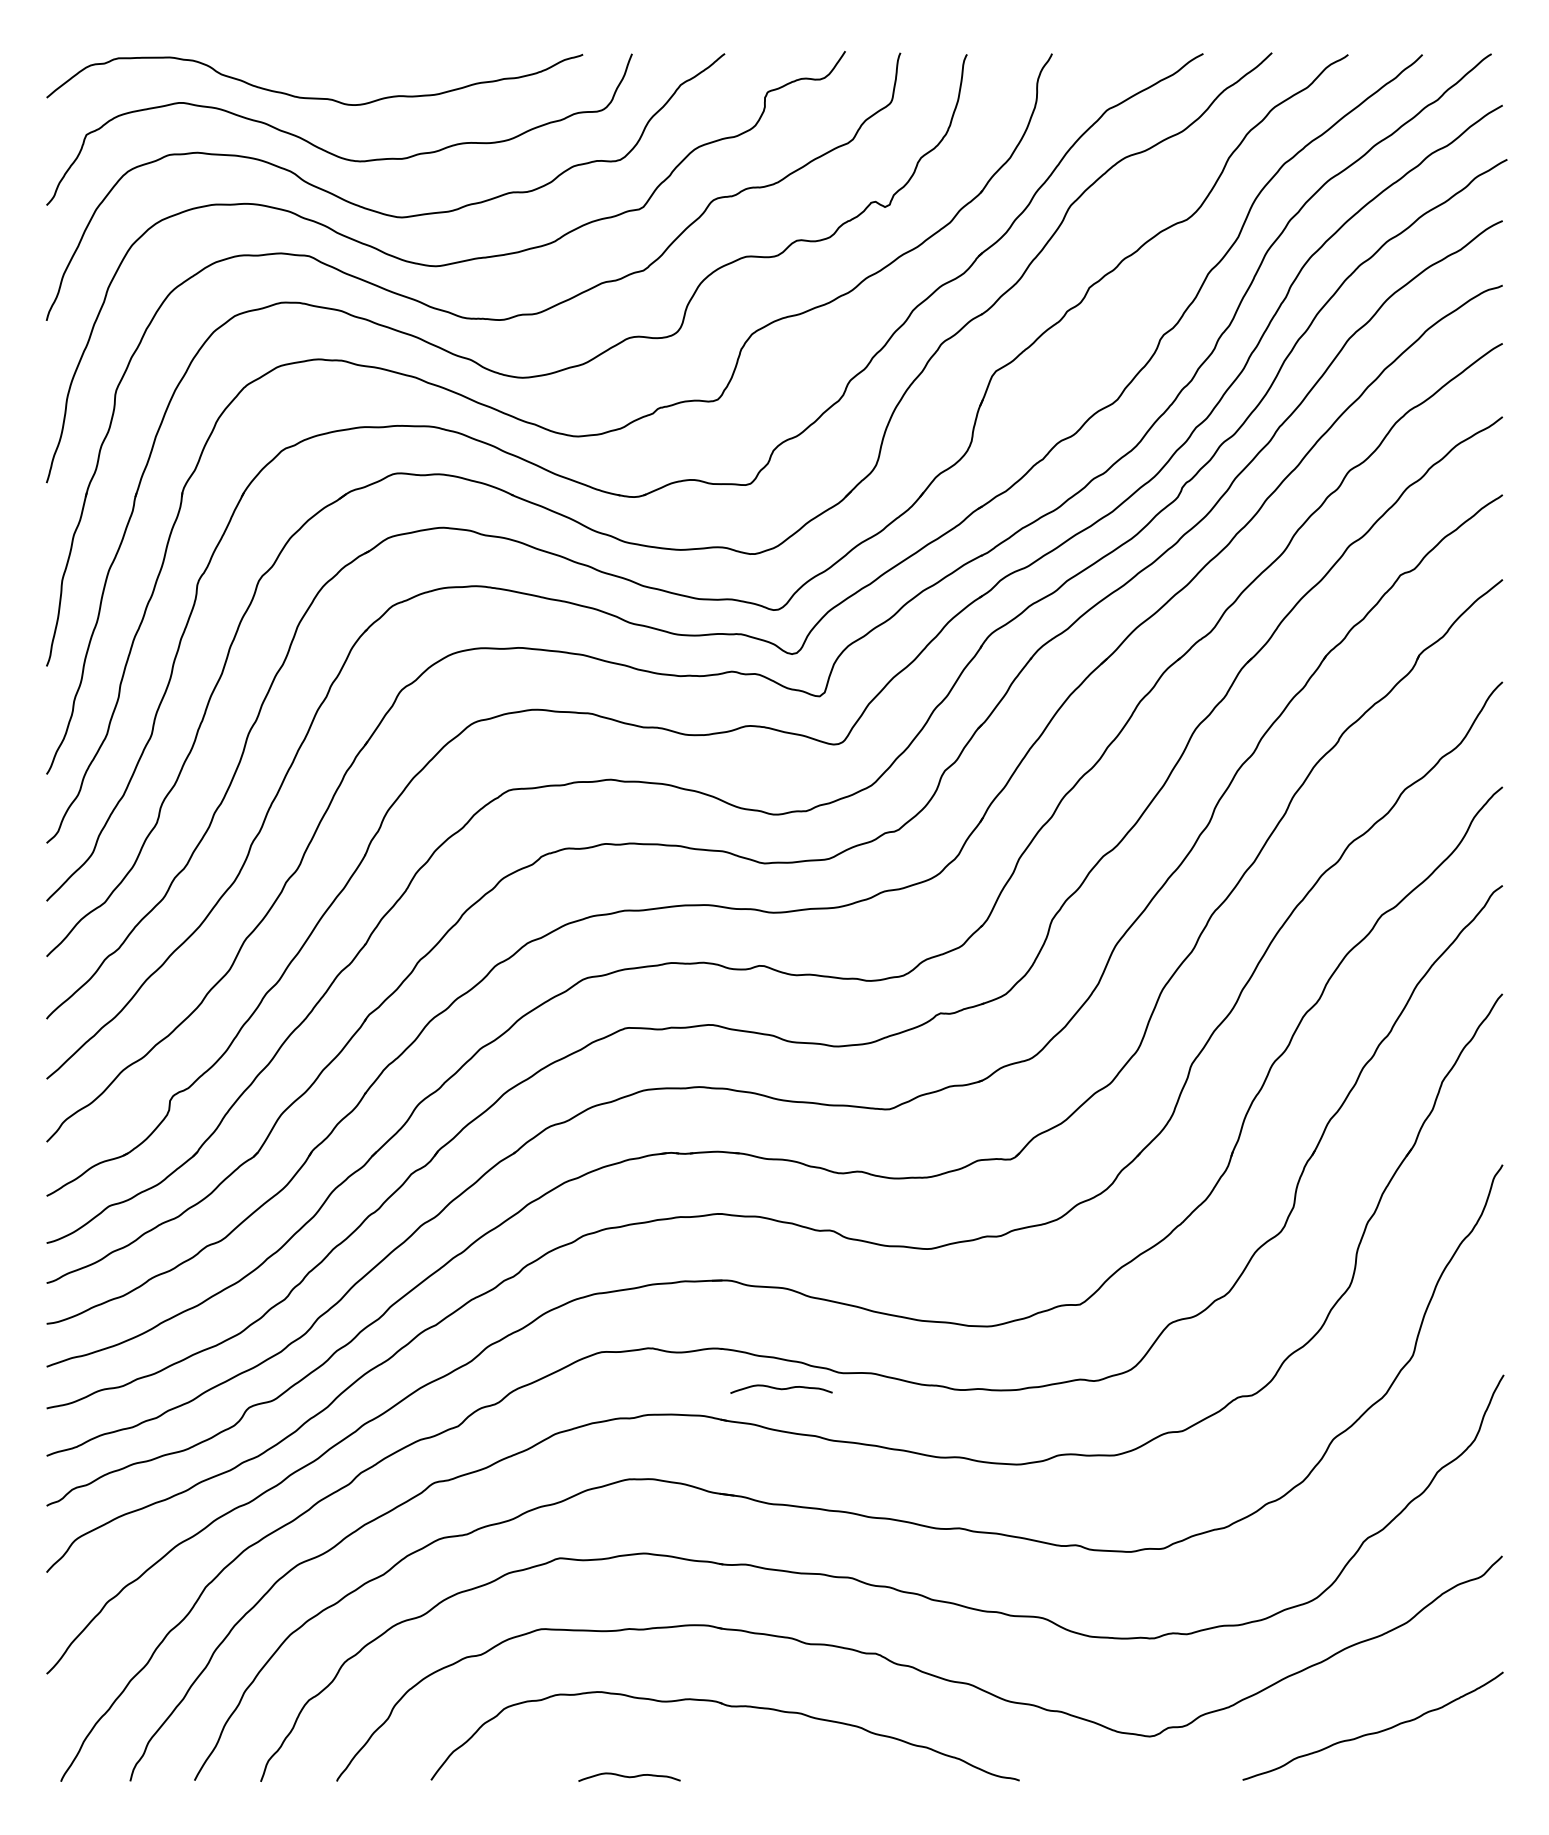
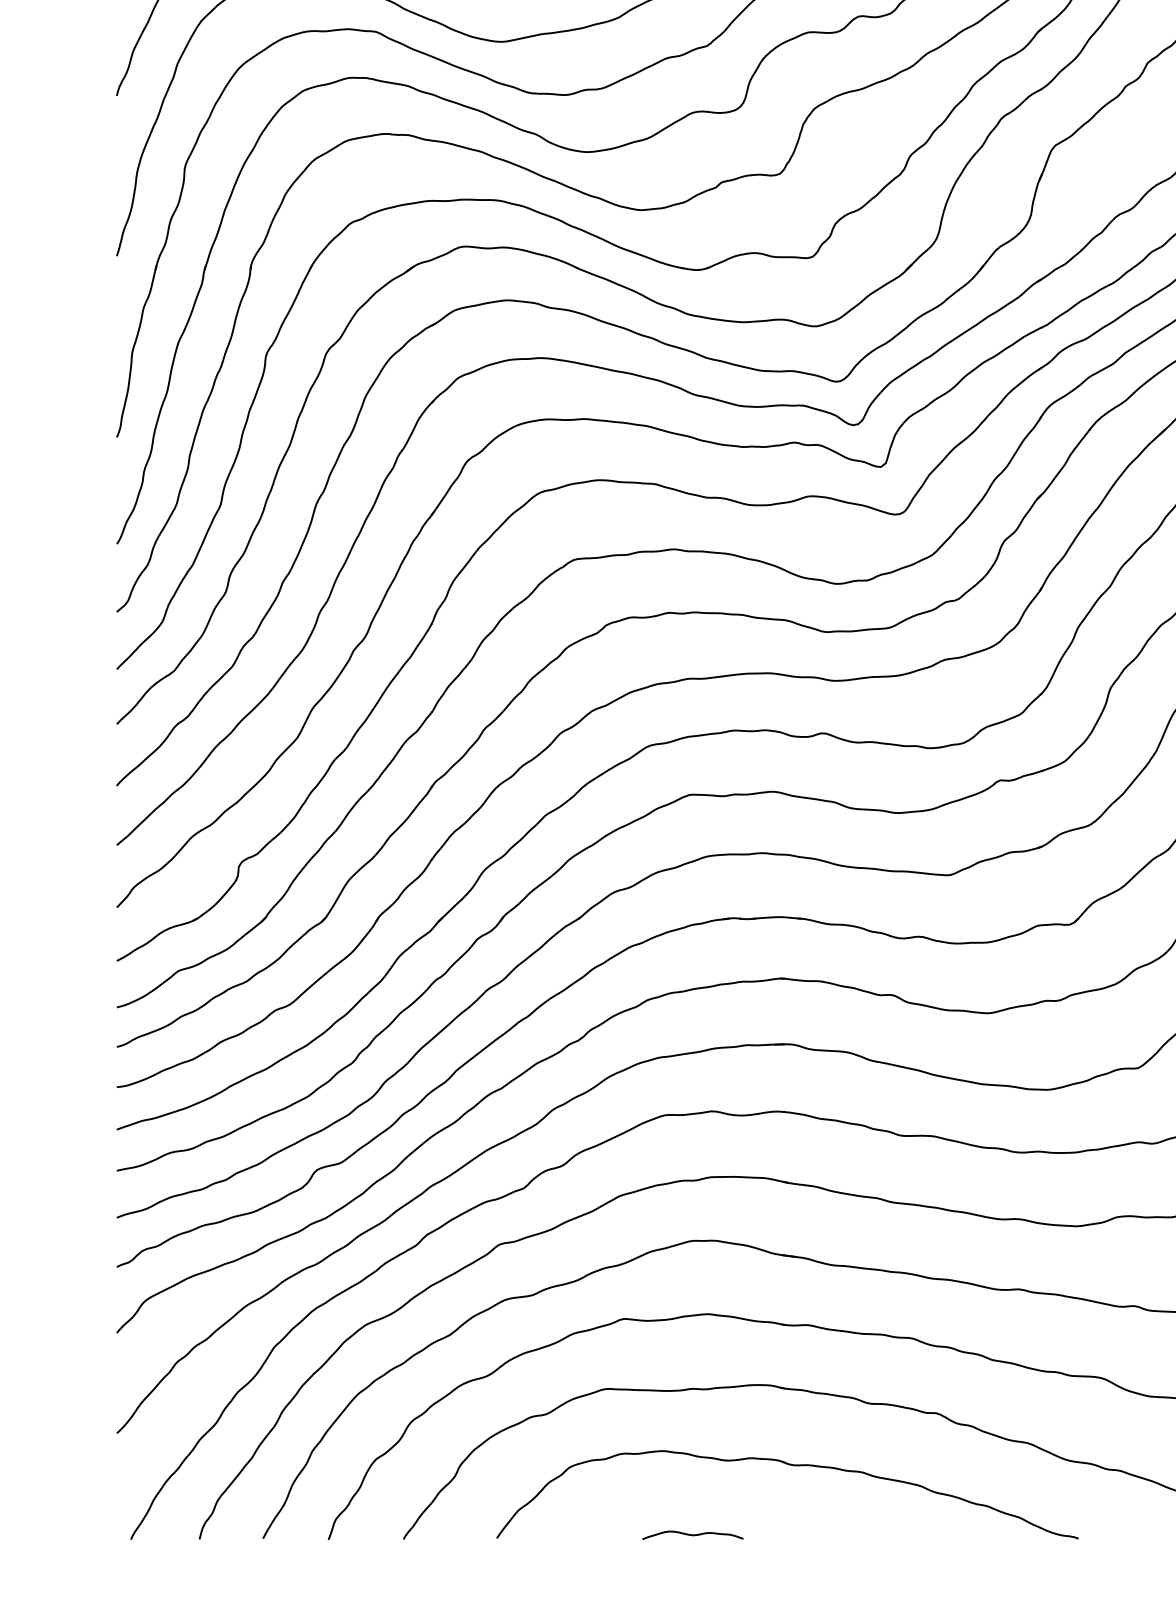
curve: (781, 1388) -> (843, 1151), removed

